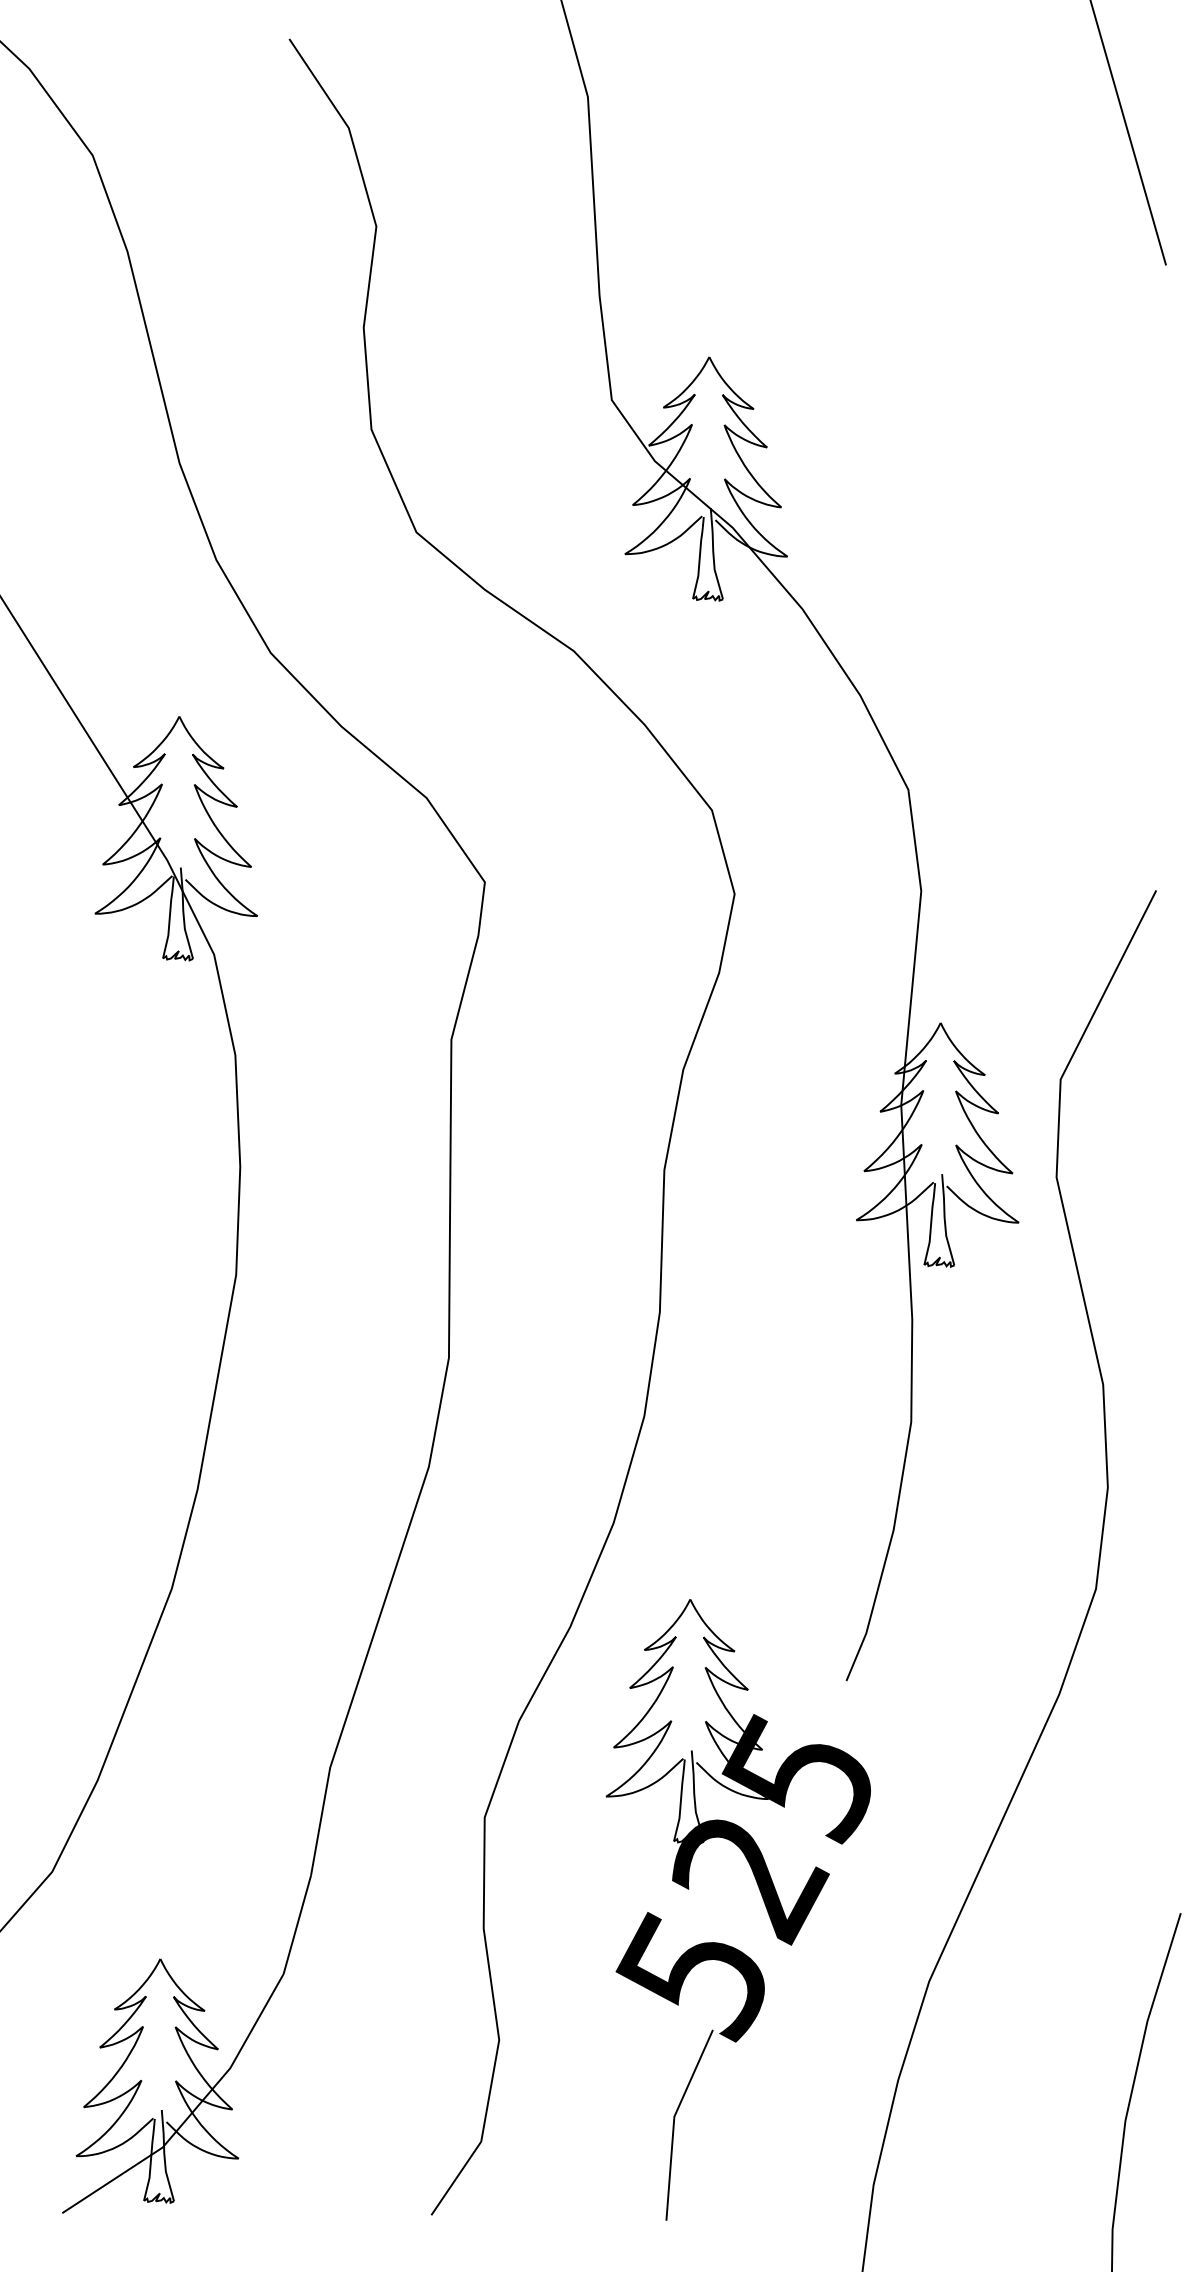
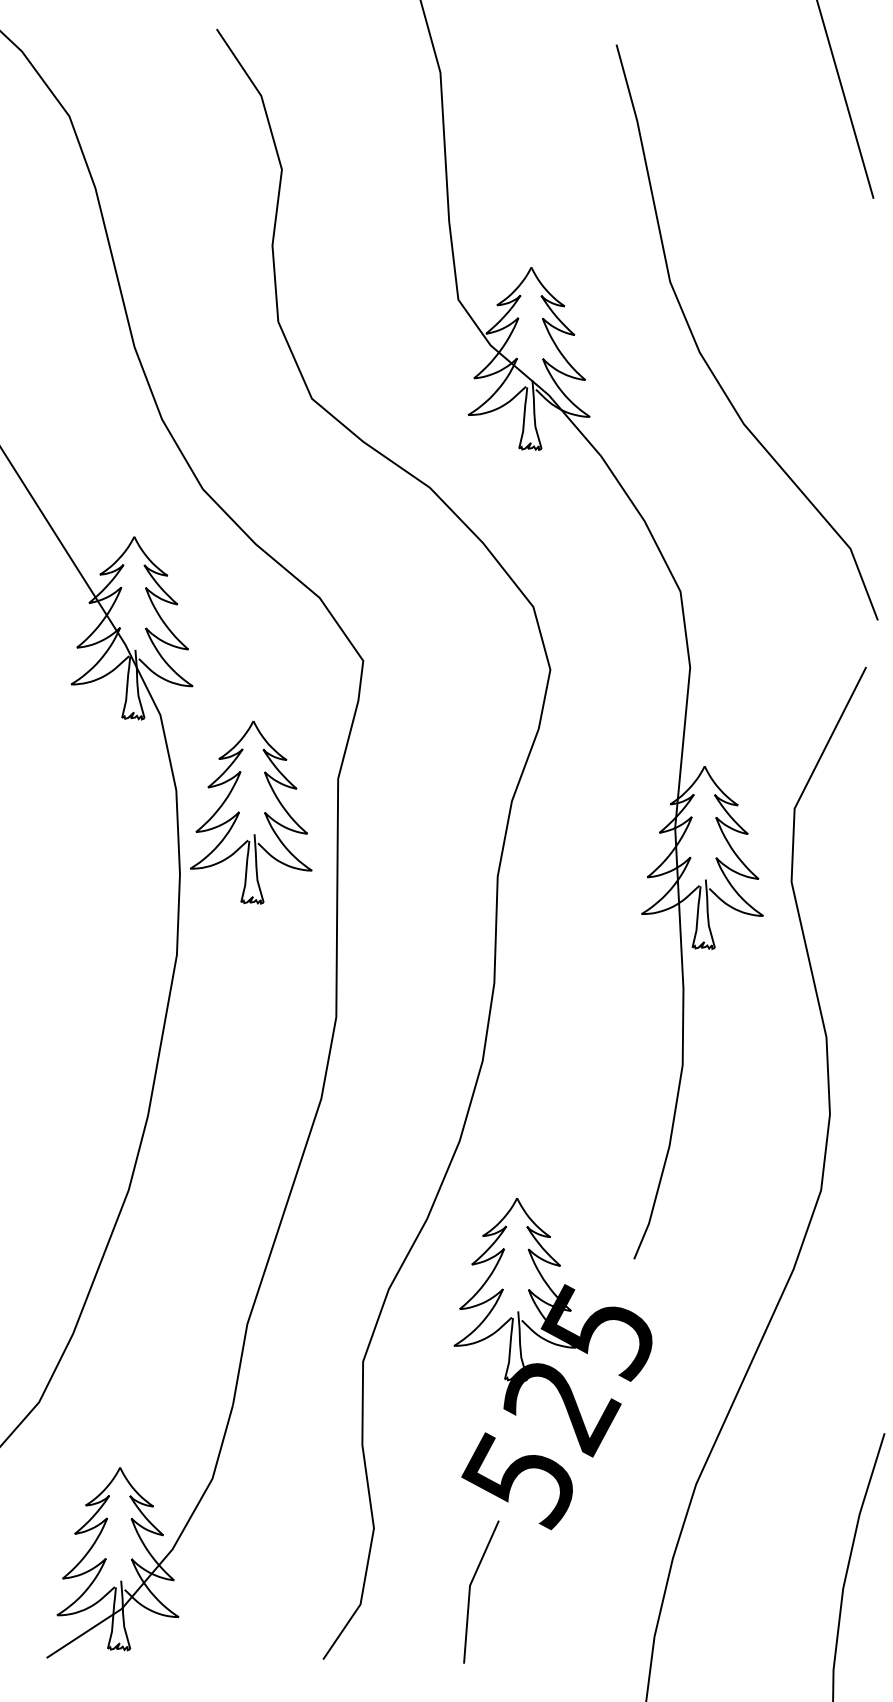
curve: (938, 475) -> (703, 356), added
part: (319, 1084) -> (239, 812), added
line: (675, 2119) -> (470, 1587), moved

